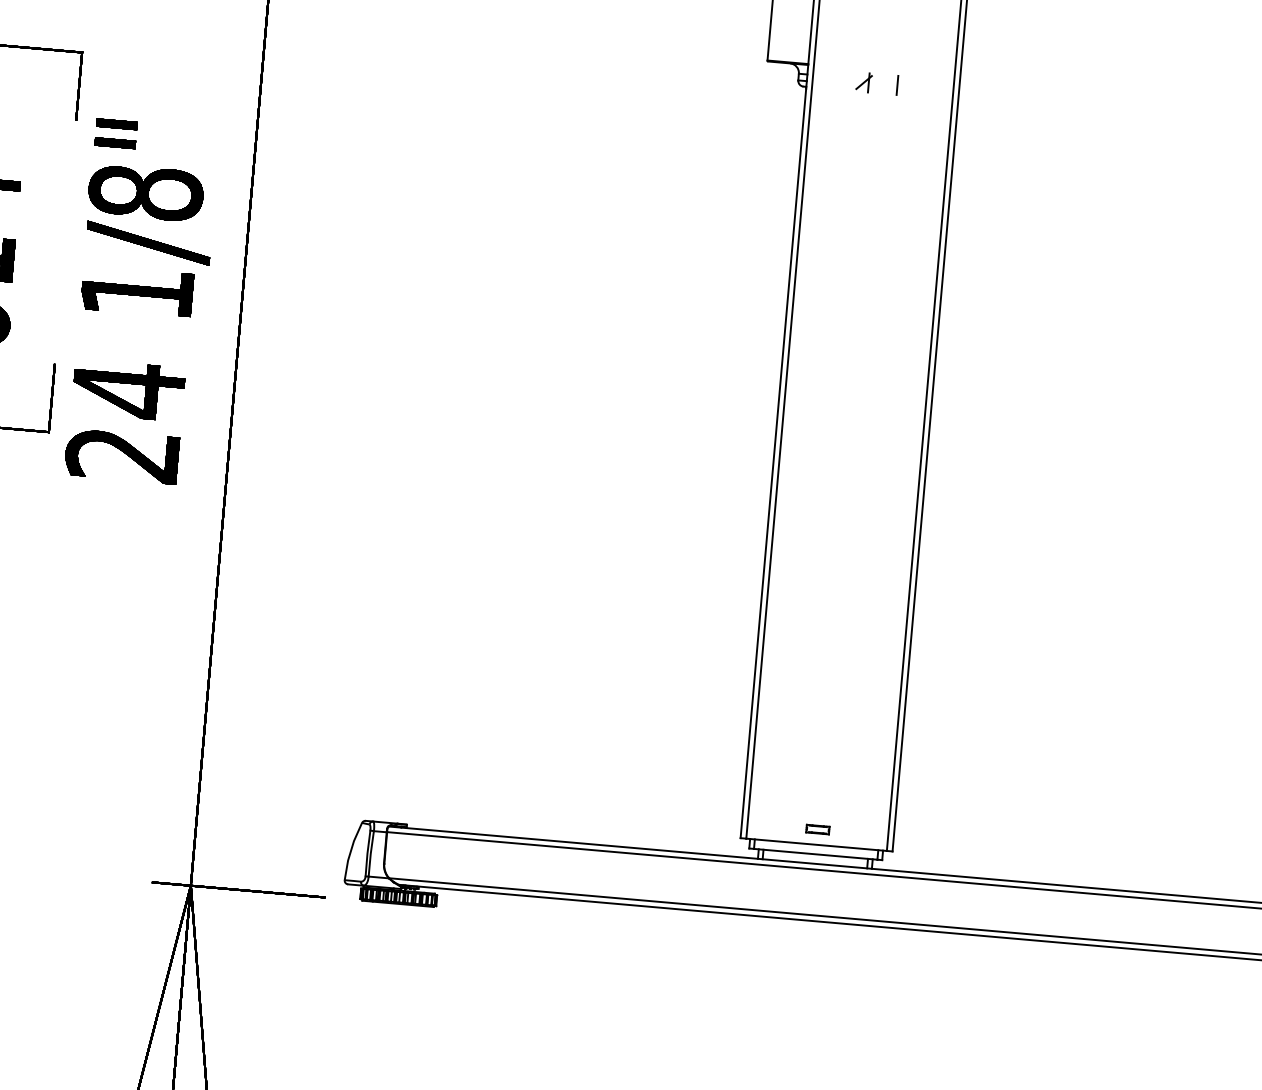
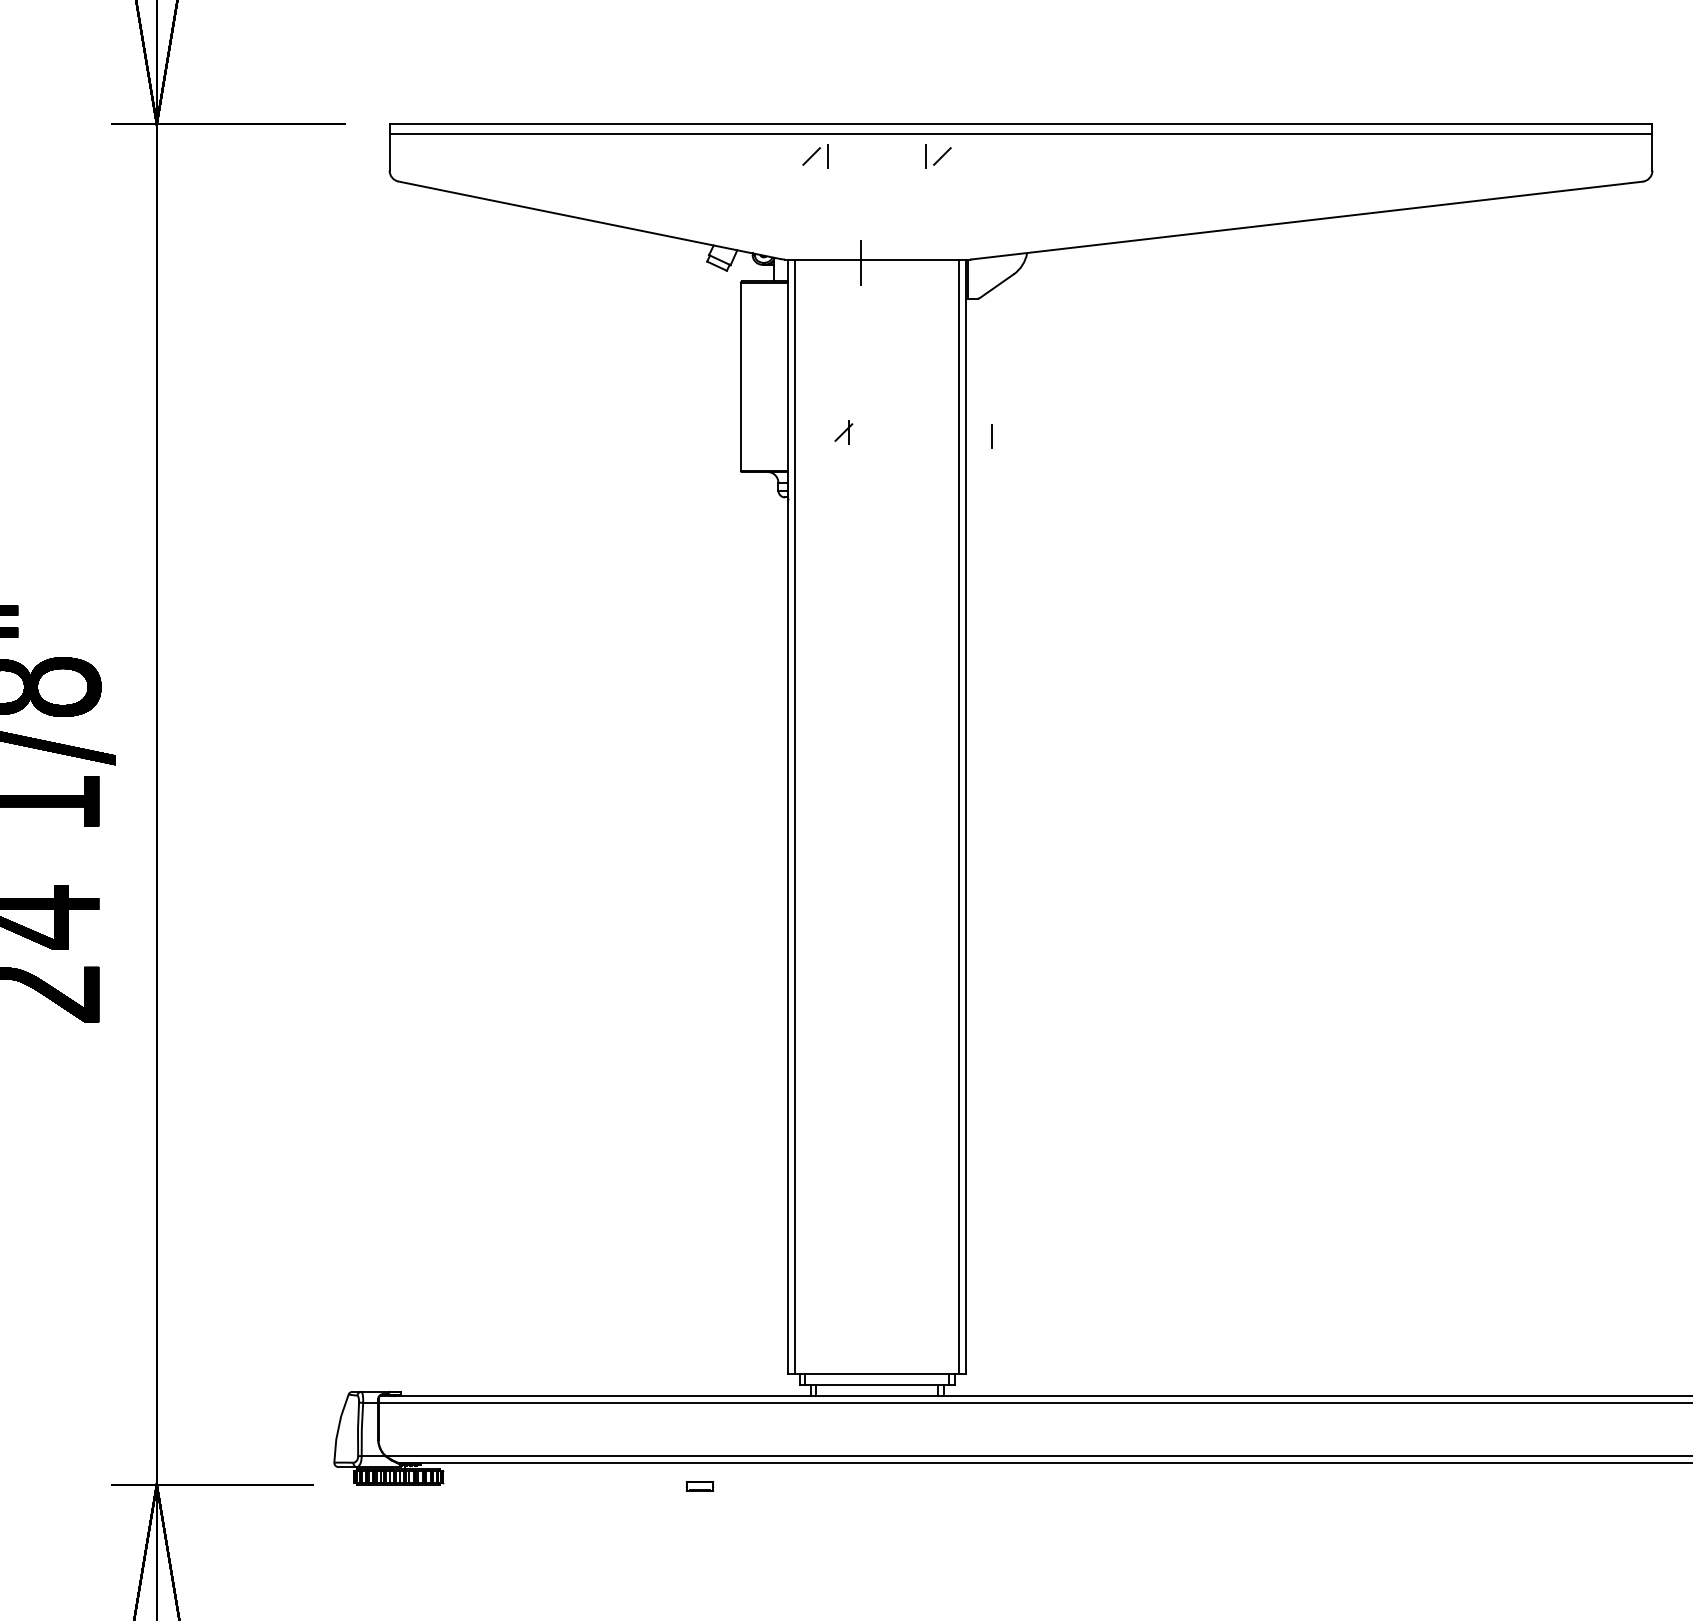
part: (863, 82) -> (843, 432), moved
line: (897, 85) -> (991, 436), moved
part: (818, 829) -> (700, 1486), moved

